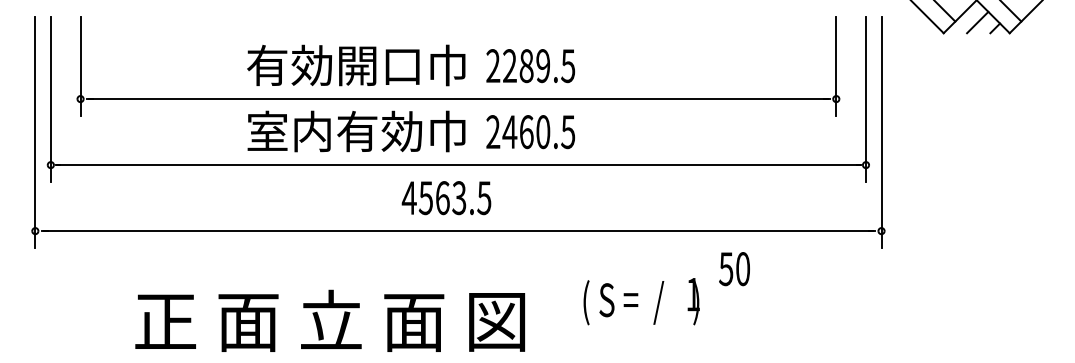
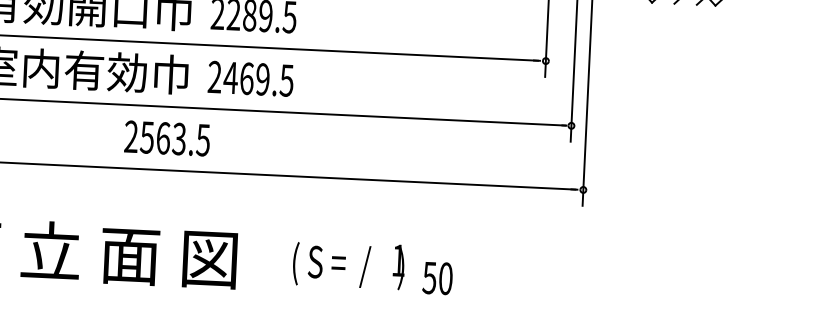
text: (543, 132) -> (263, 79), 2460.5 -> 2469.5
text: (408, 197) -> (130, 136), 4563.5 -> 2563.5
text: (734, 269) -> (437, 278), moved
text: (641, 301) -> (348, 264), moved

